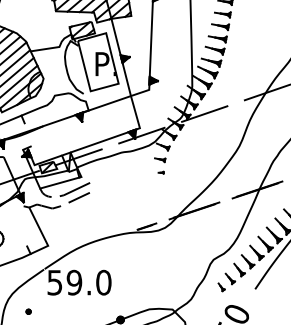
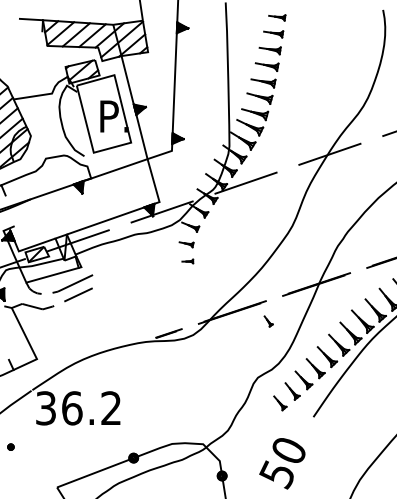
part: (160, 172) -> (187, 261), size x1.6
text: (79, 282) -> (78, 408), 59.0 -> 36.2
part: (221, 287) -> (268, 321), moved

